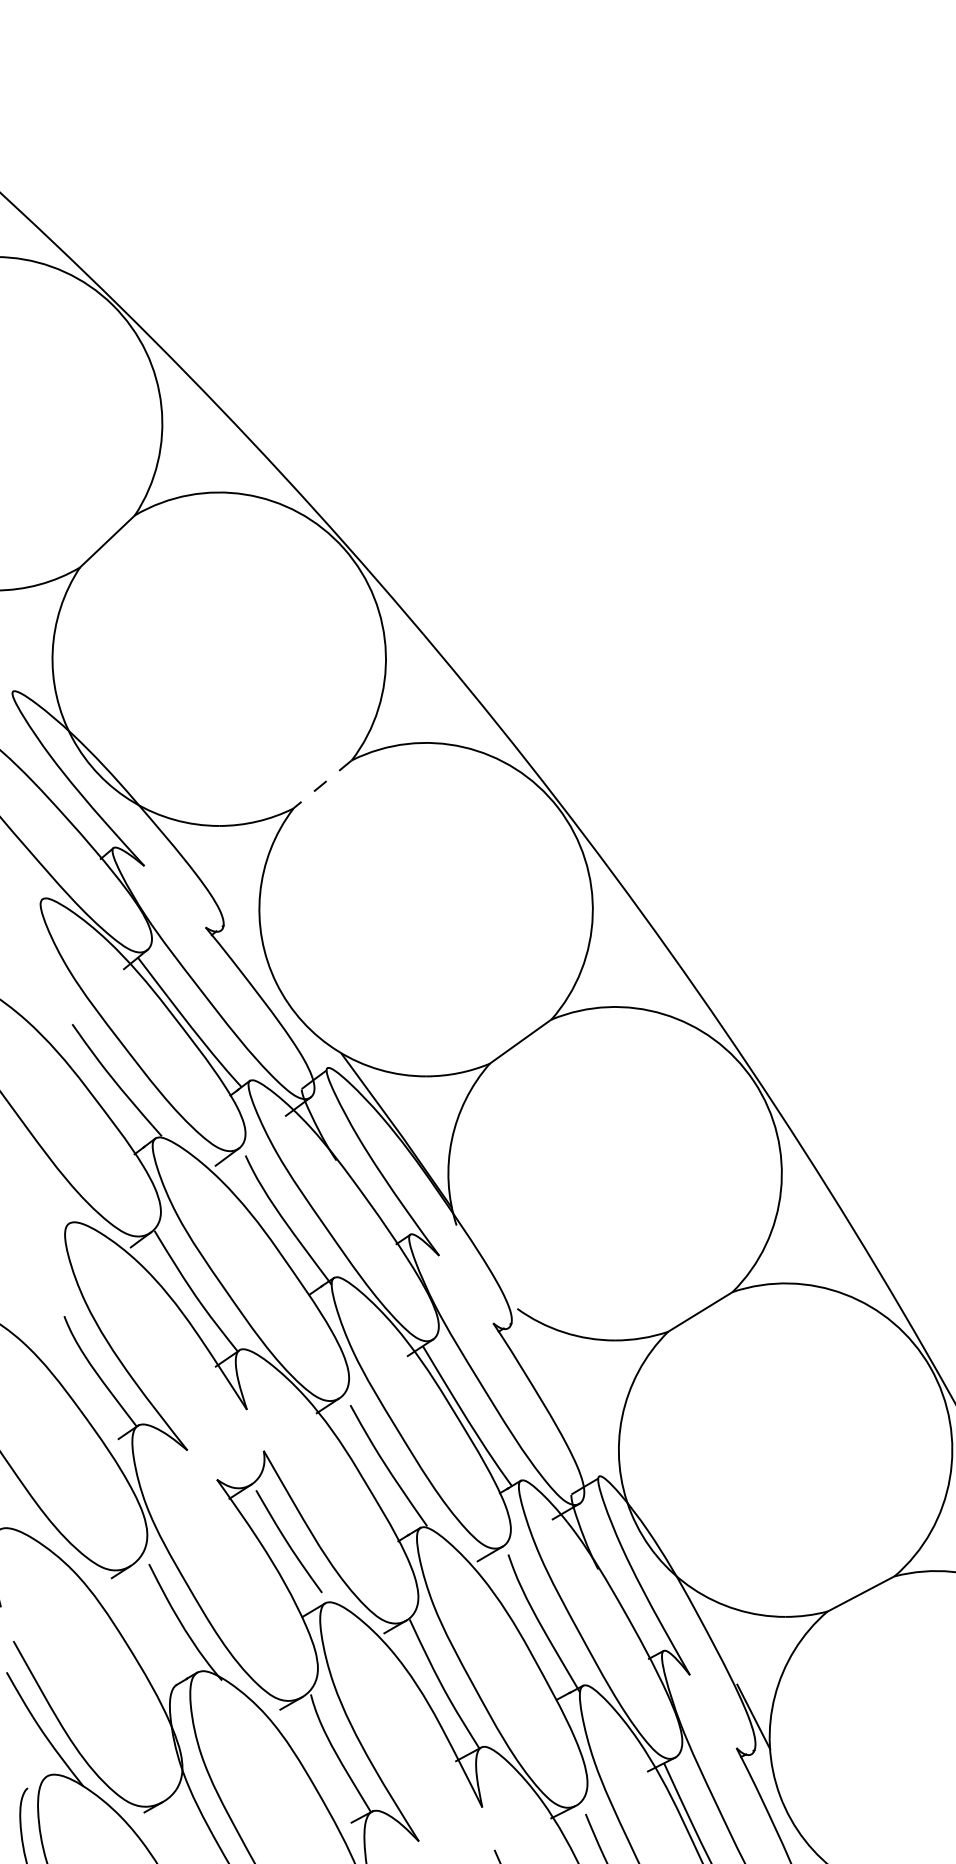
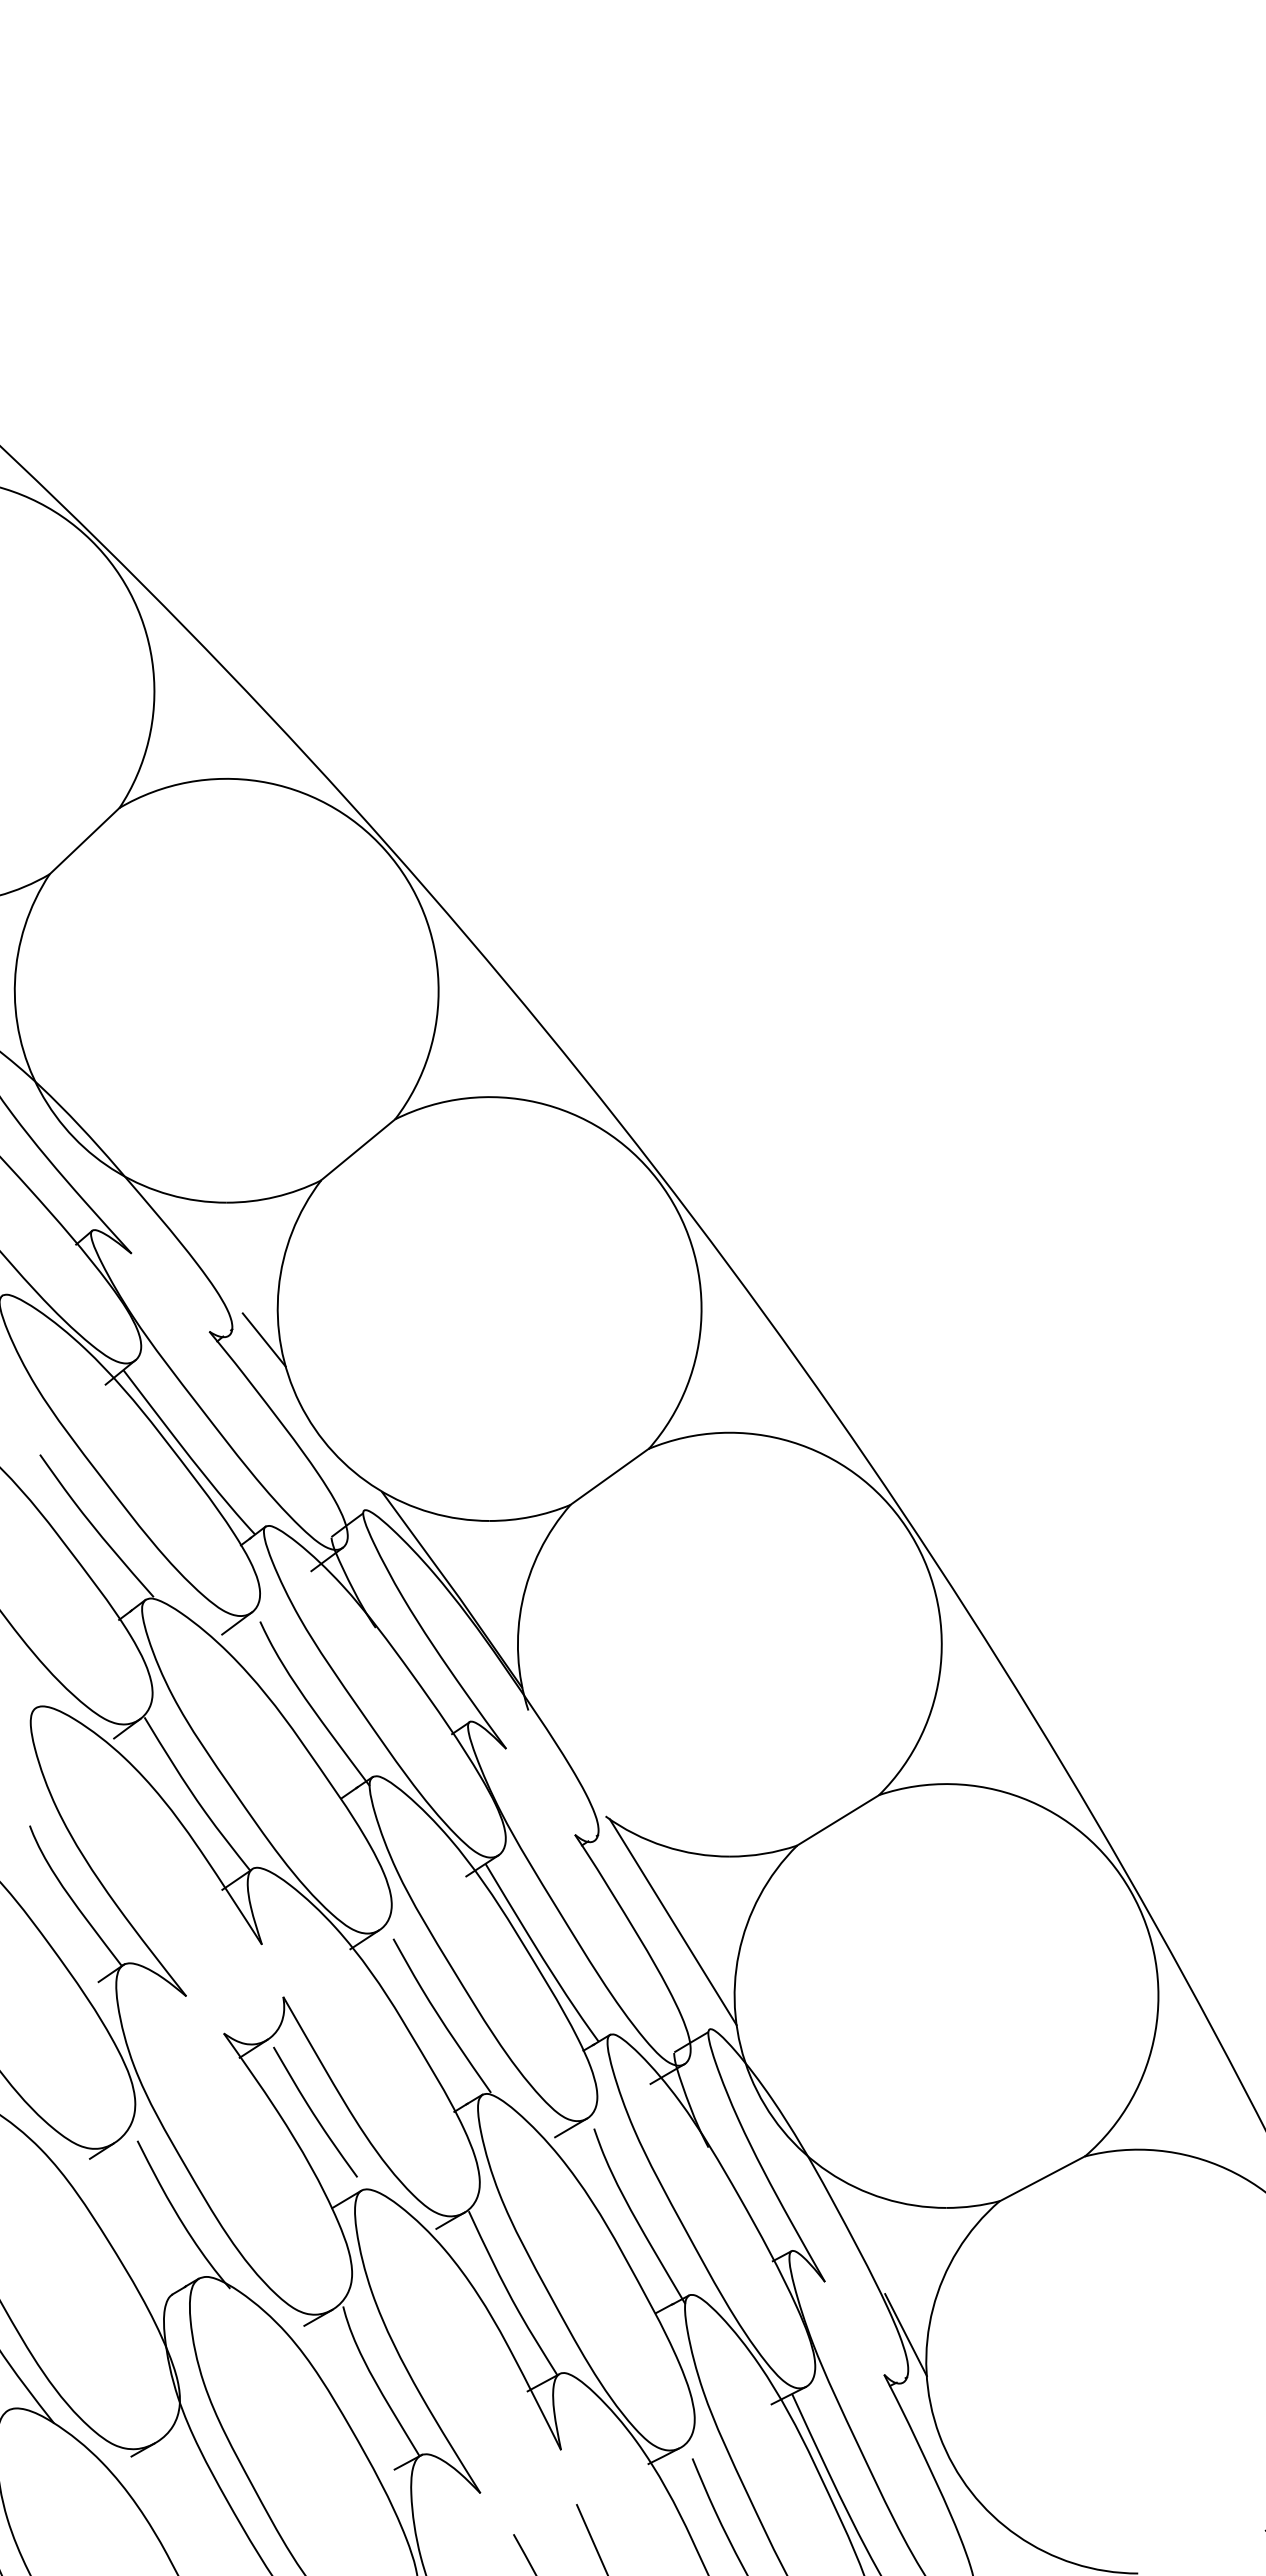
line: (322, 784) -> (358, 1149), dashed -> solid
line: (248, 933) -> (263, 1339), added
line: (570, 1392) -> (672, 1922), added

